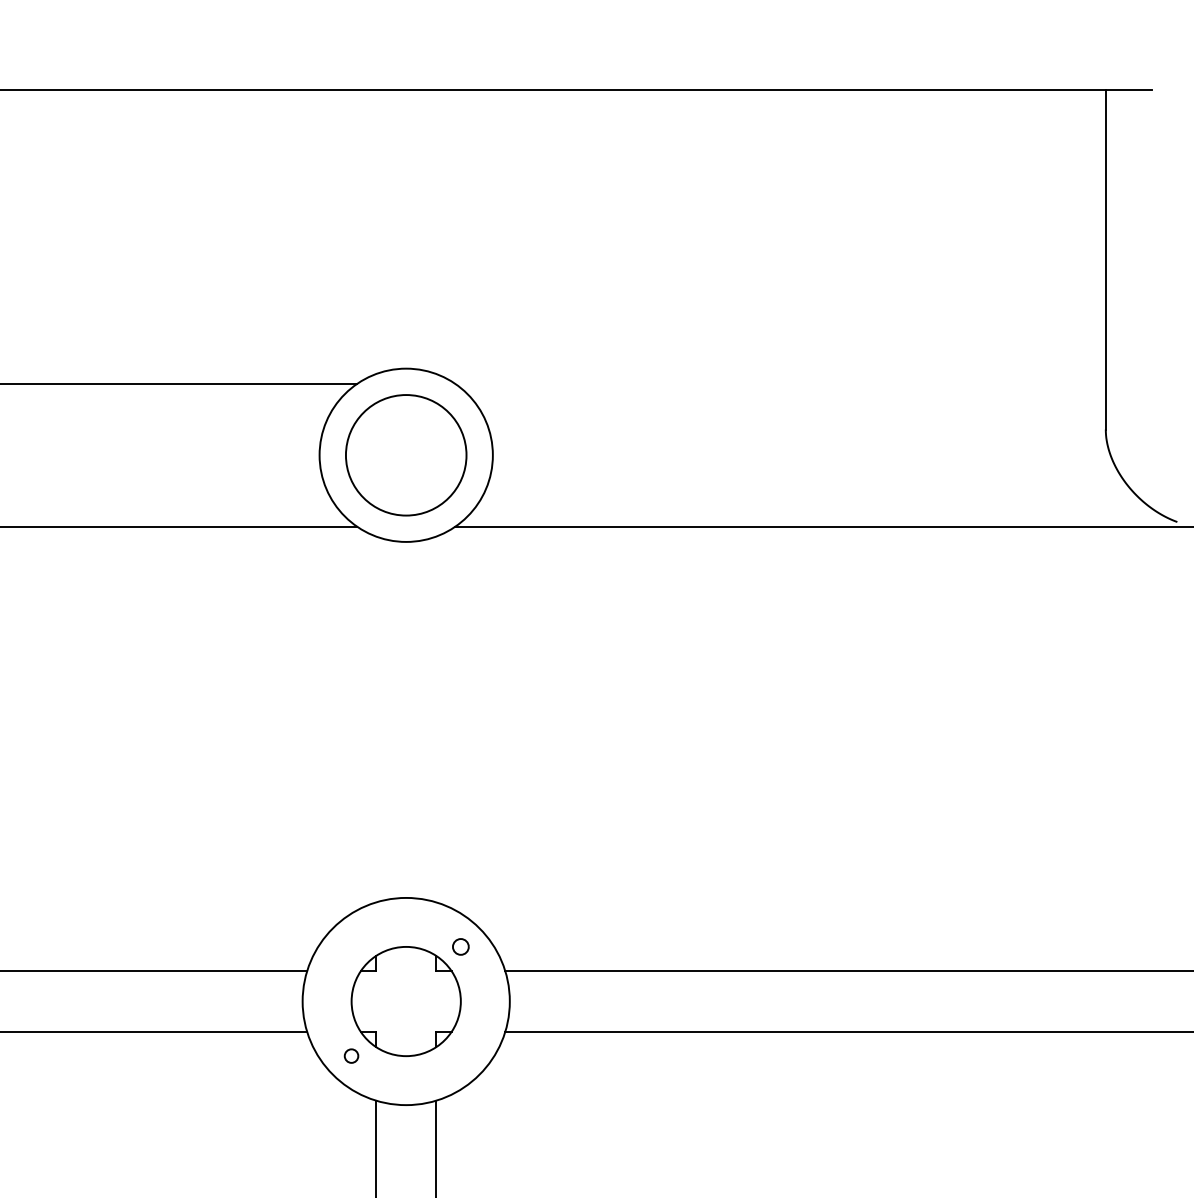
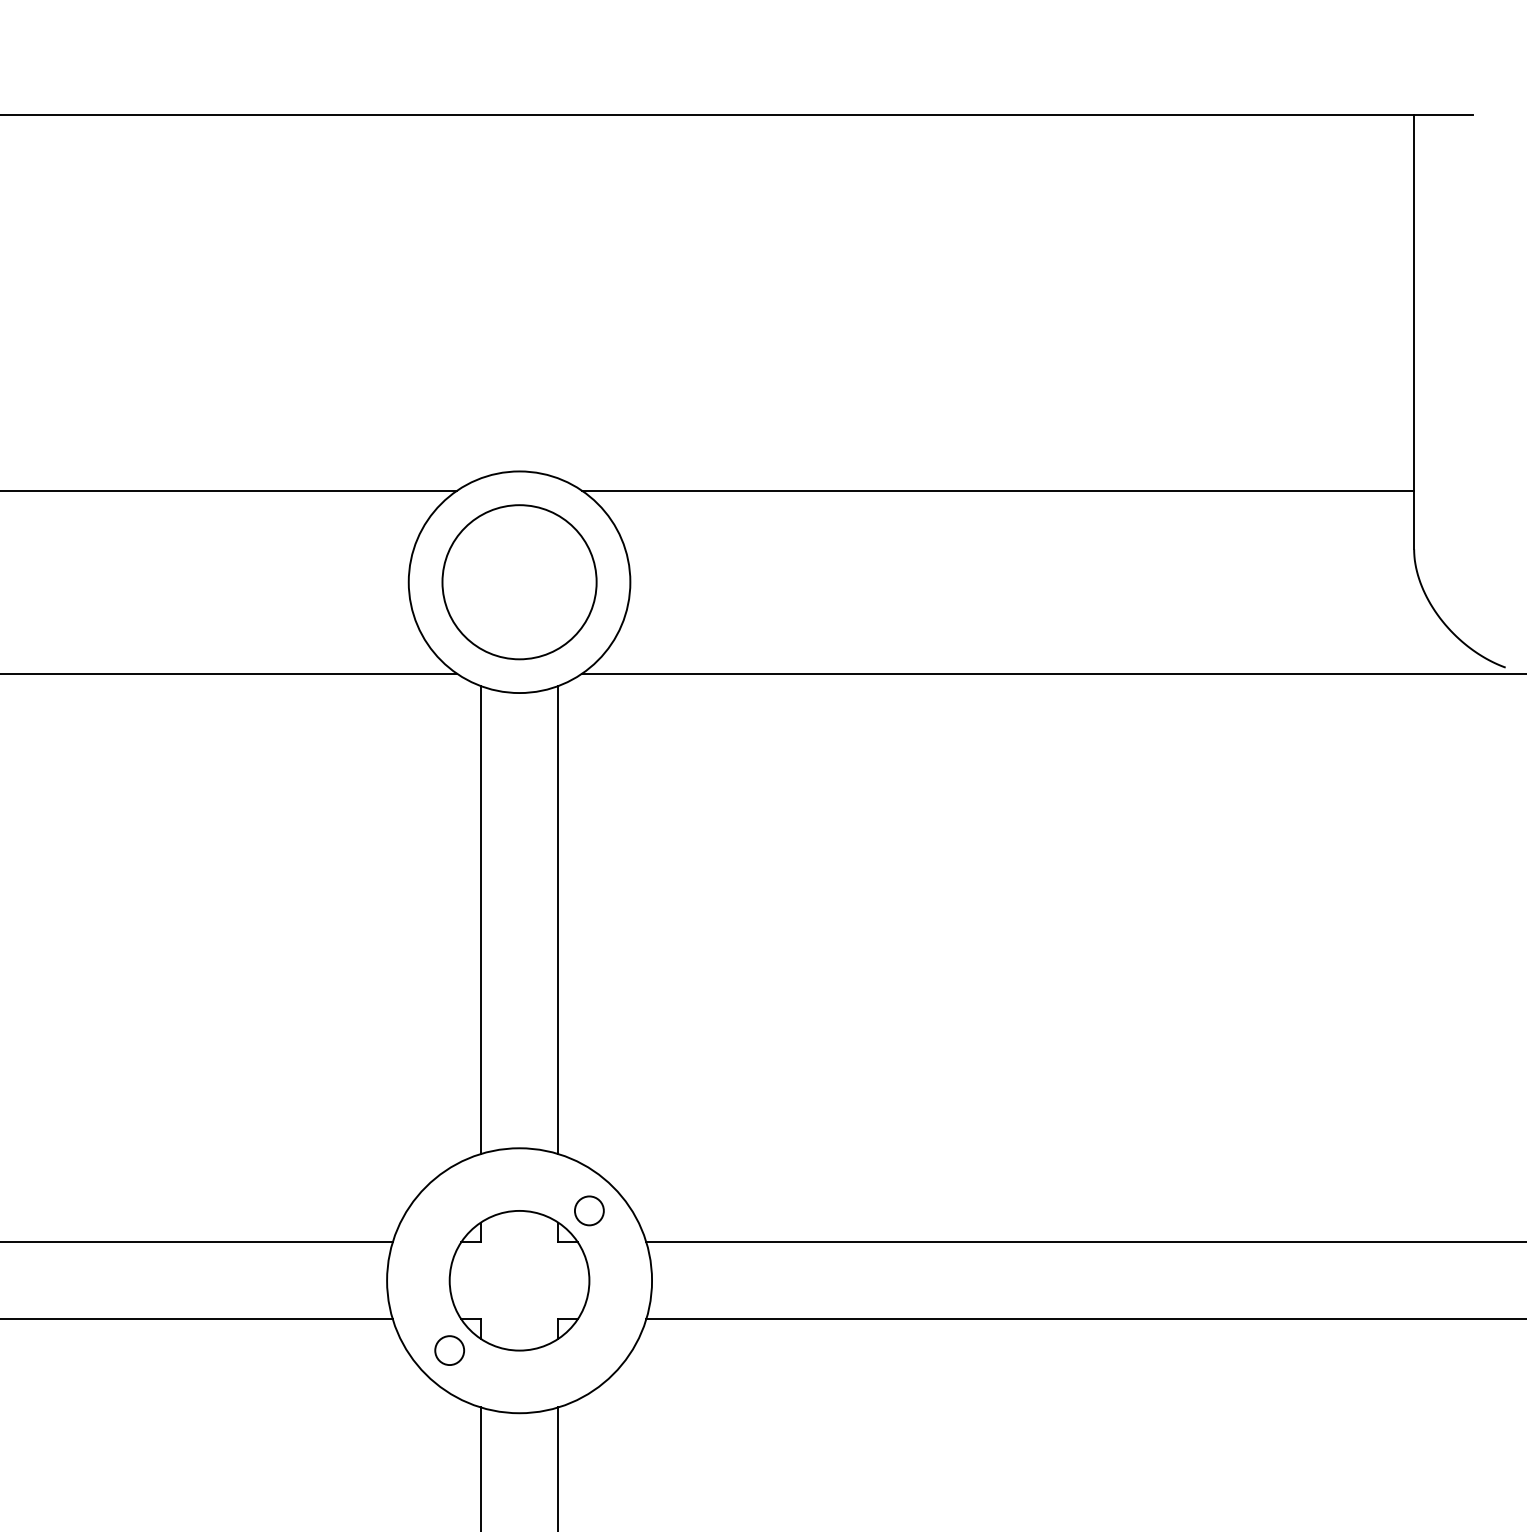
line: (780, 383) -> (998, 490), added
line: (376, 719) -> (481, 920), added
line: (436, 719) -> (558, 920), added
circle: (460, 946) -> (589, 1210), size x1.43
circle: (351, 1056) -> (449, 1350), size x1.67

